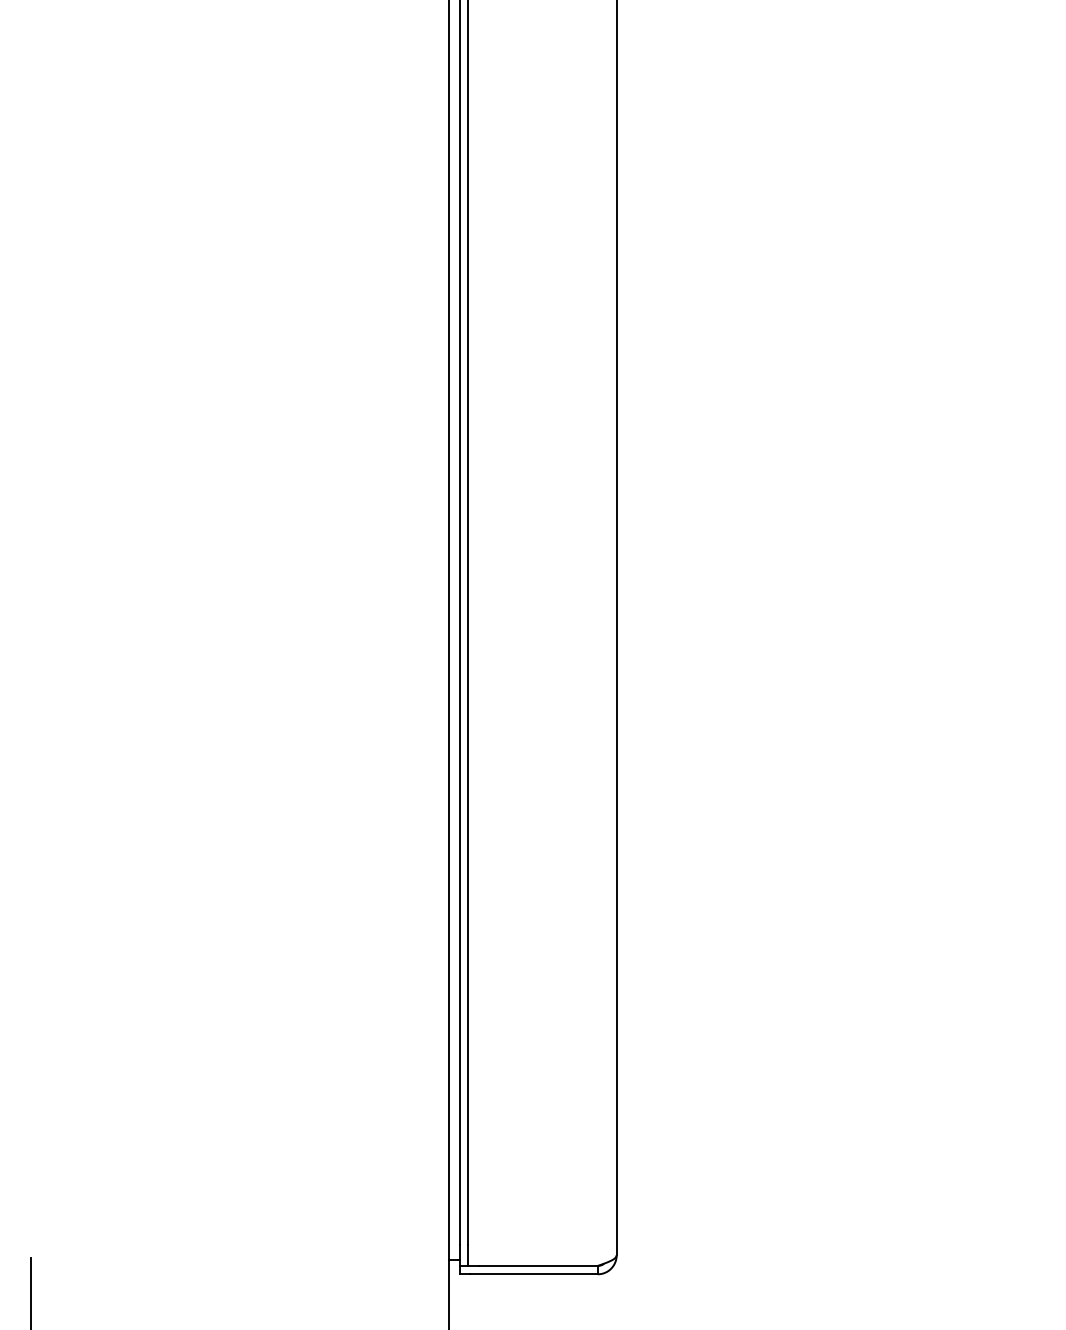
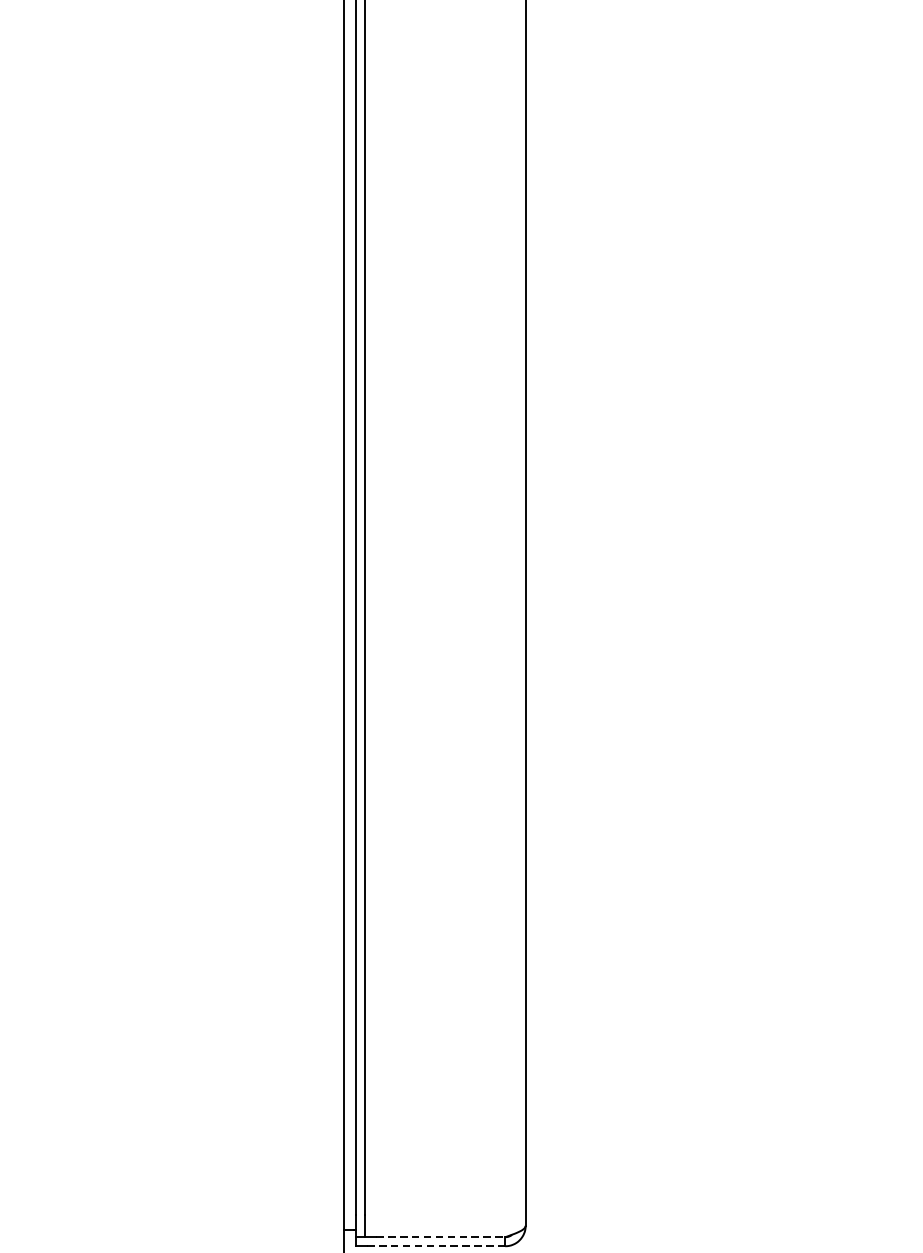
line: (538, 1265) -> (440, 1236), solid -> dashed
line: (534, 1274) -> (436, 1246), solid -> dashed

